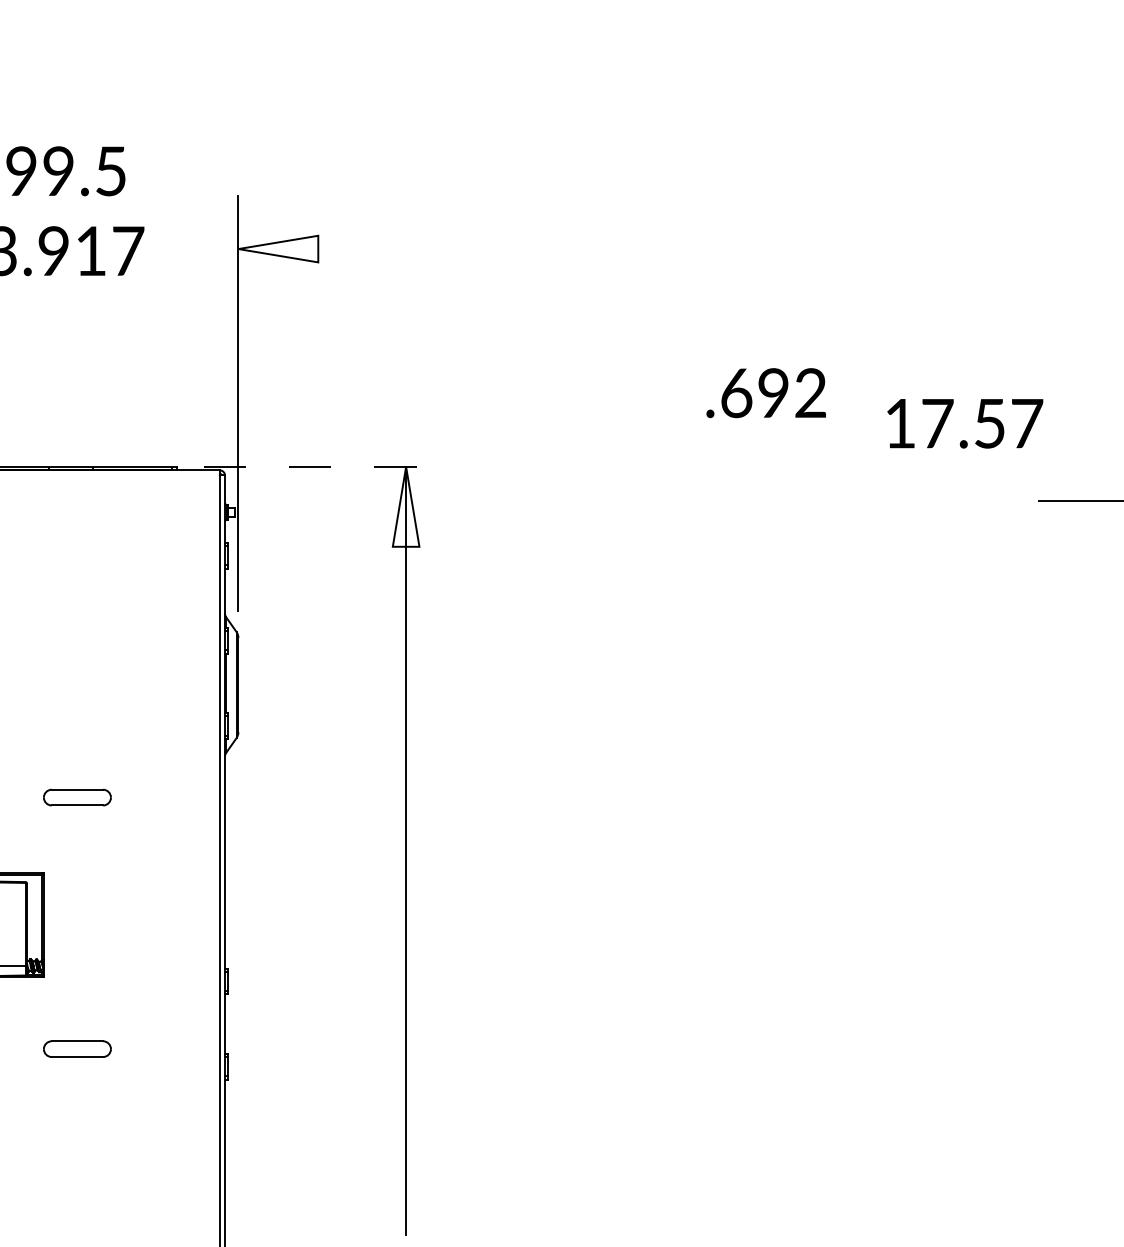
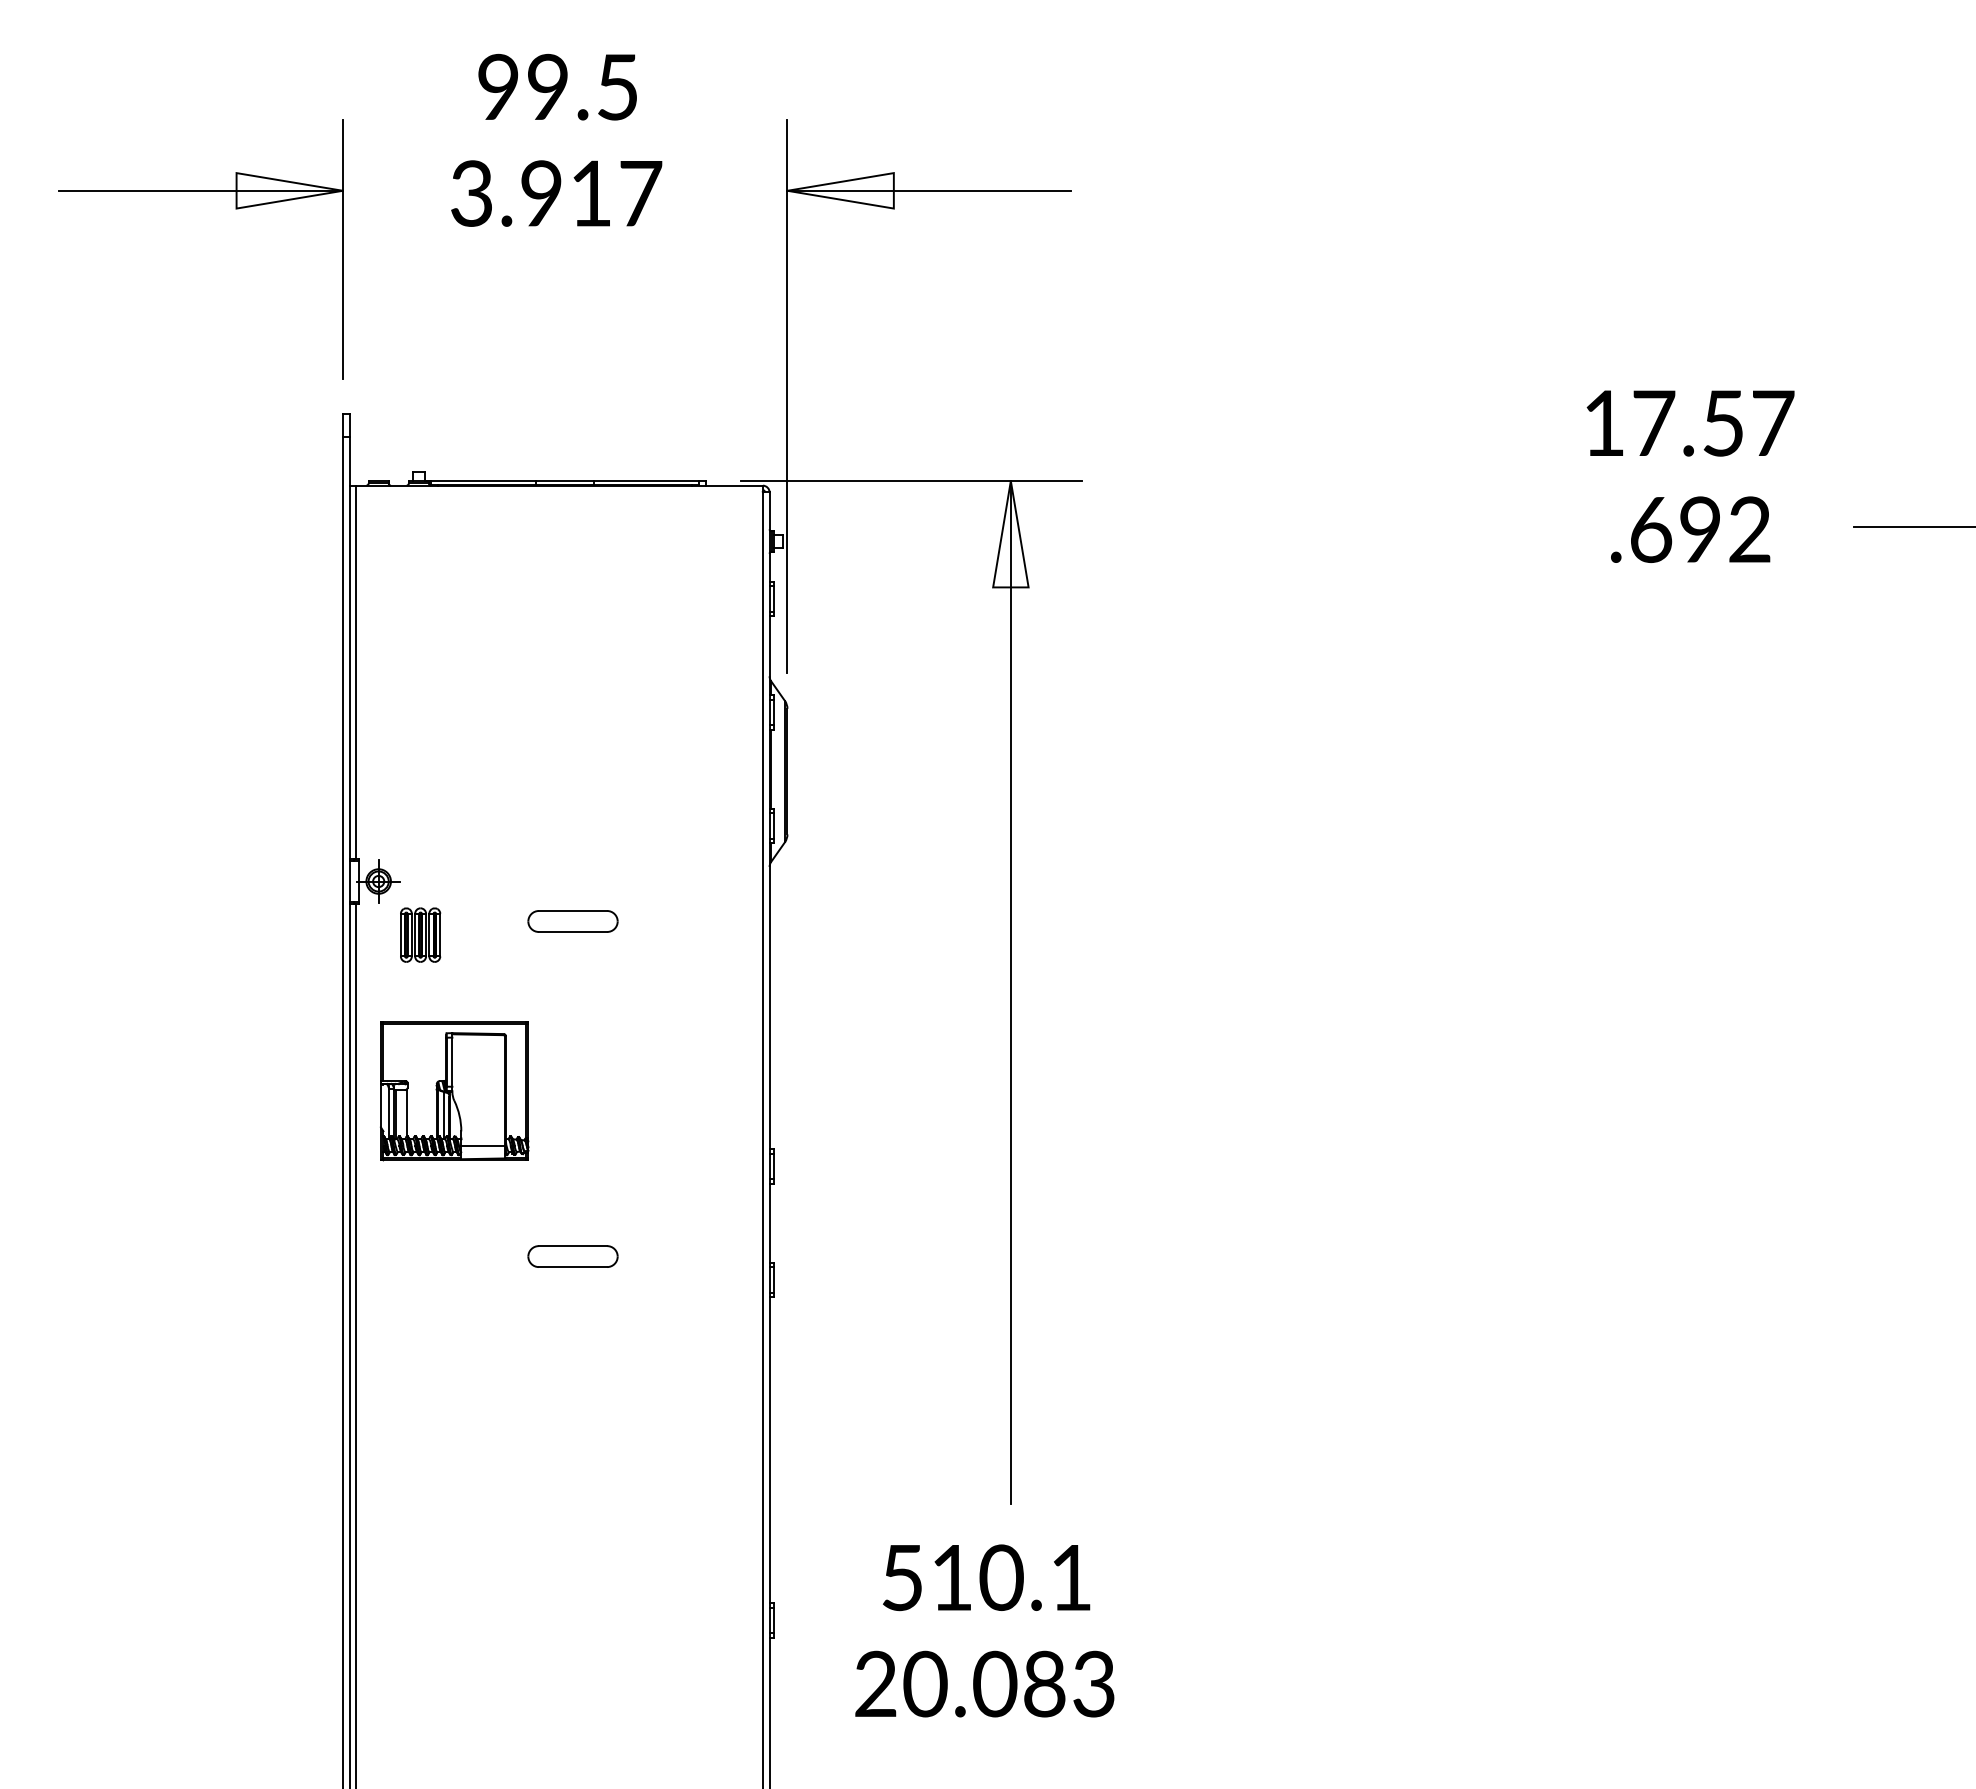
line: (345, 248) -> (929, 190), added
text: (766, 392) -> (1690, 529), moved
text: (965, 423) -> (1690, 423), moved
line: (331, 467) -> (911, 481), dashed -> solid

